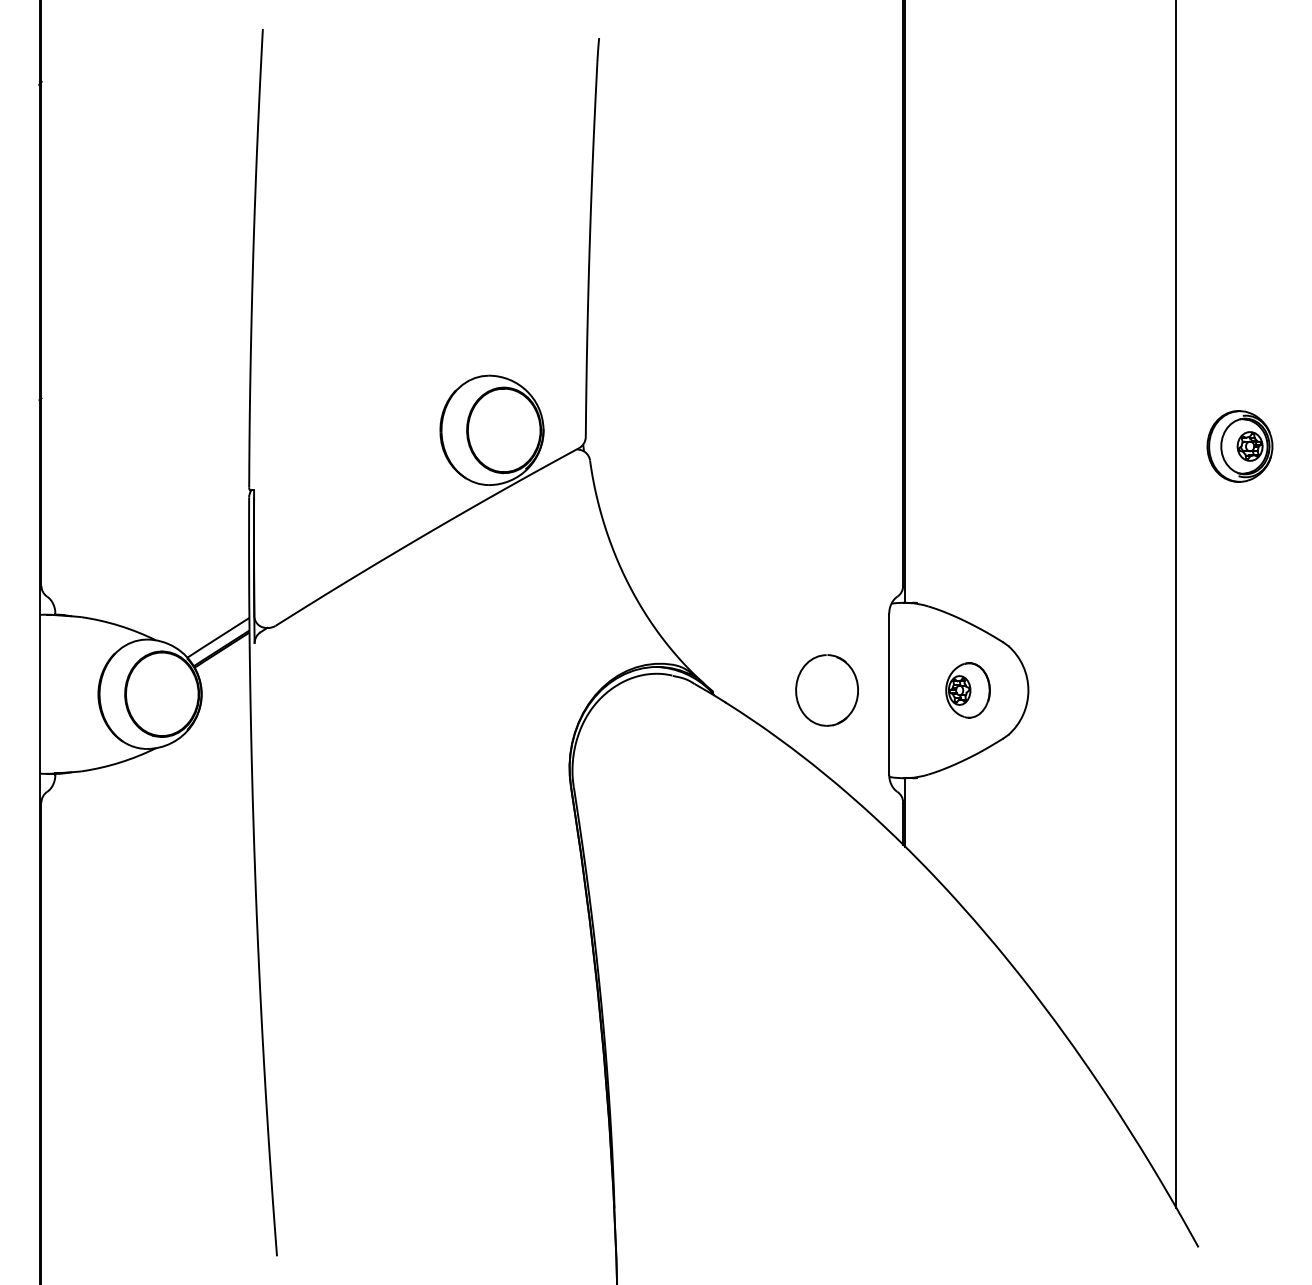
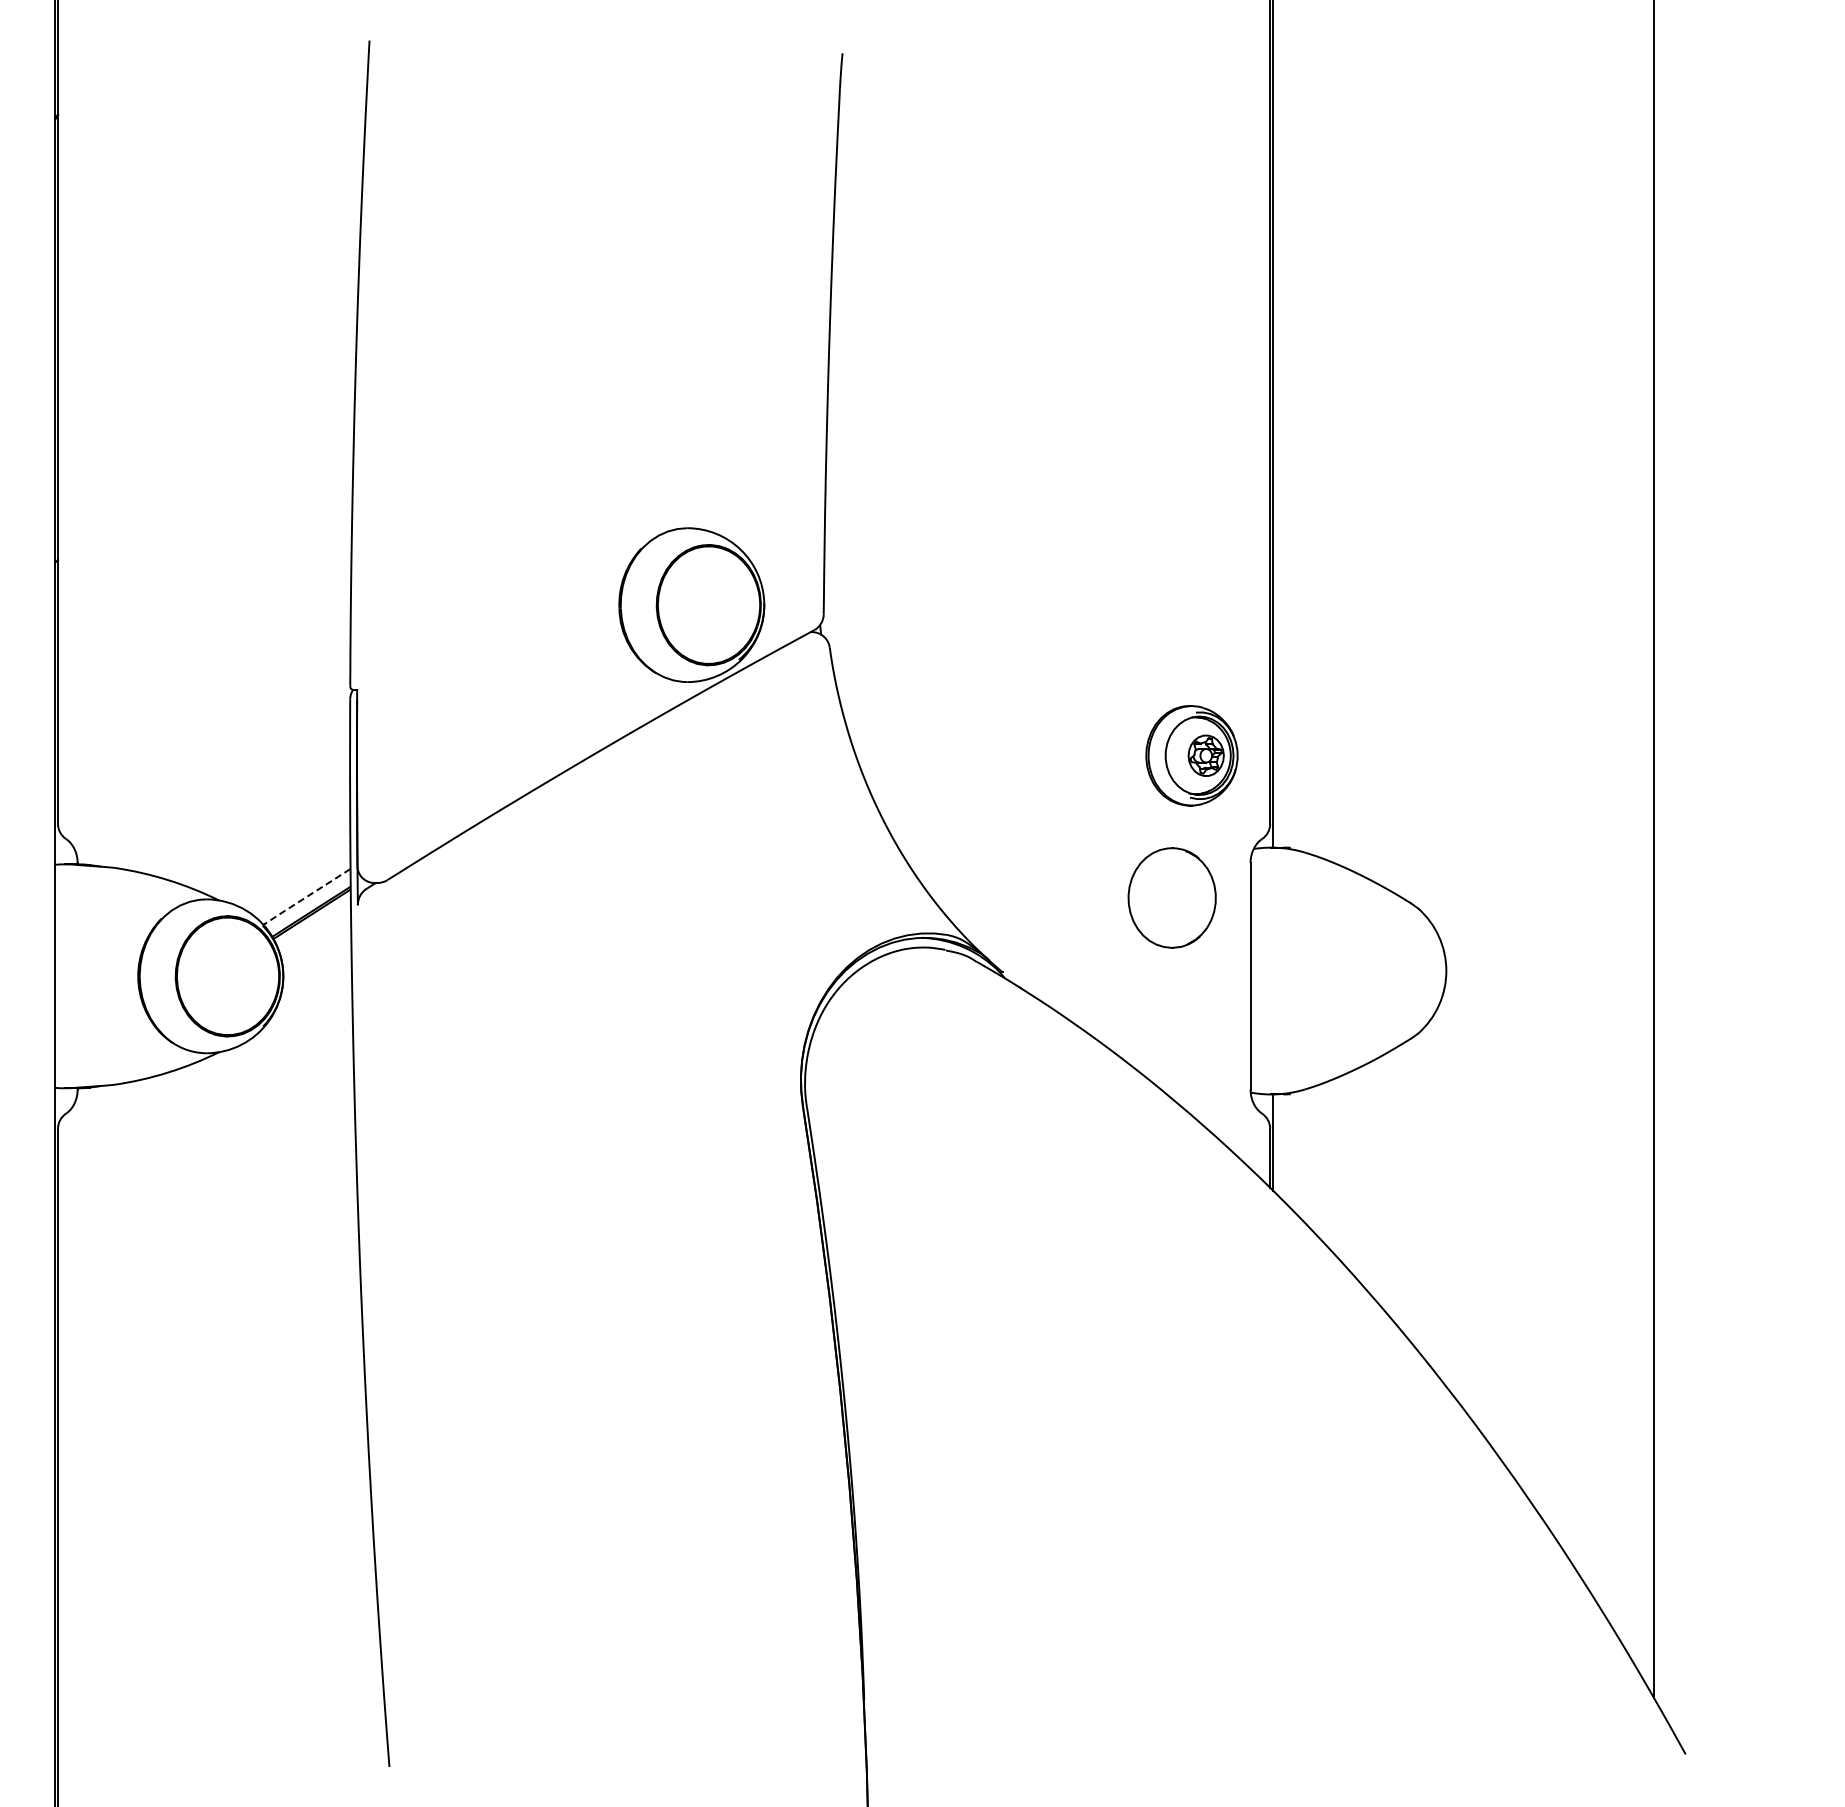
part: (1239, 446) -> (1191, 755), moved
line: (217, 638) -> (305, 897), solid -> dashed
part: (826, 690) -> (1171, 897), moved
part: (968, 690) -> (1361, 970), removed

